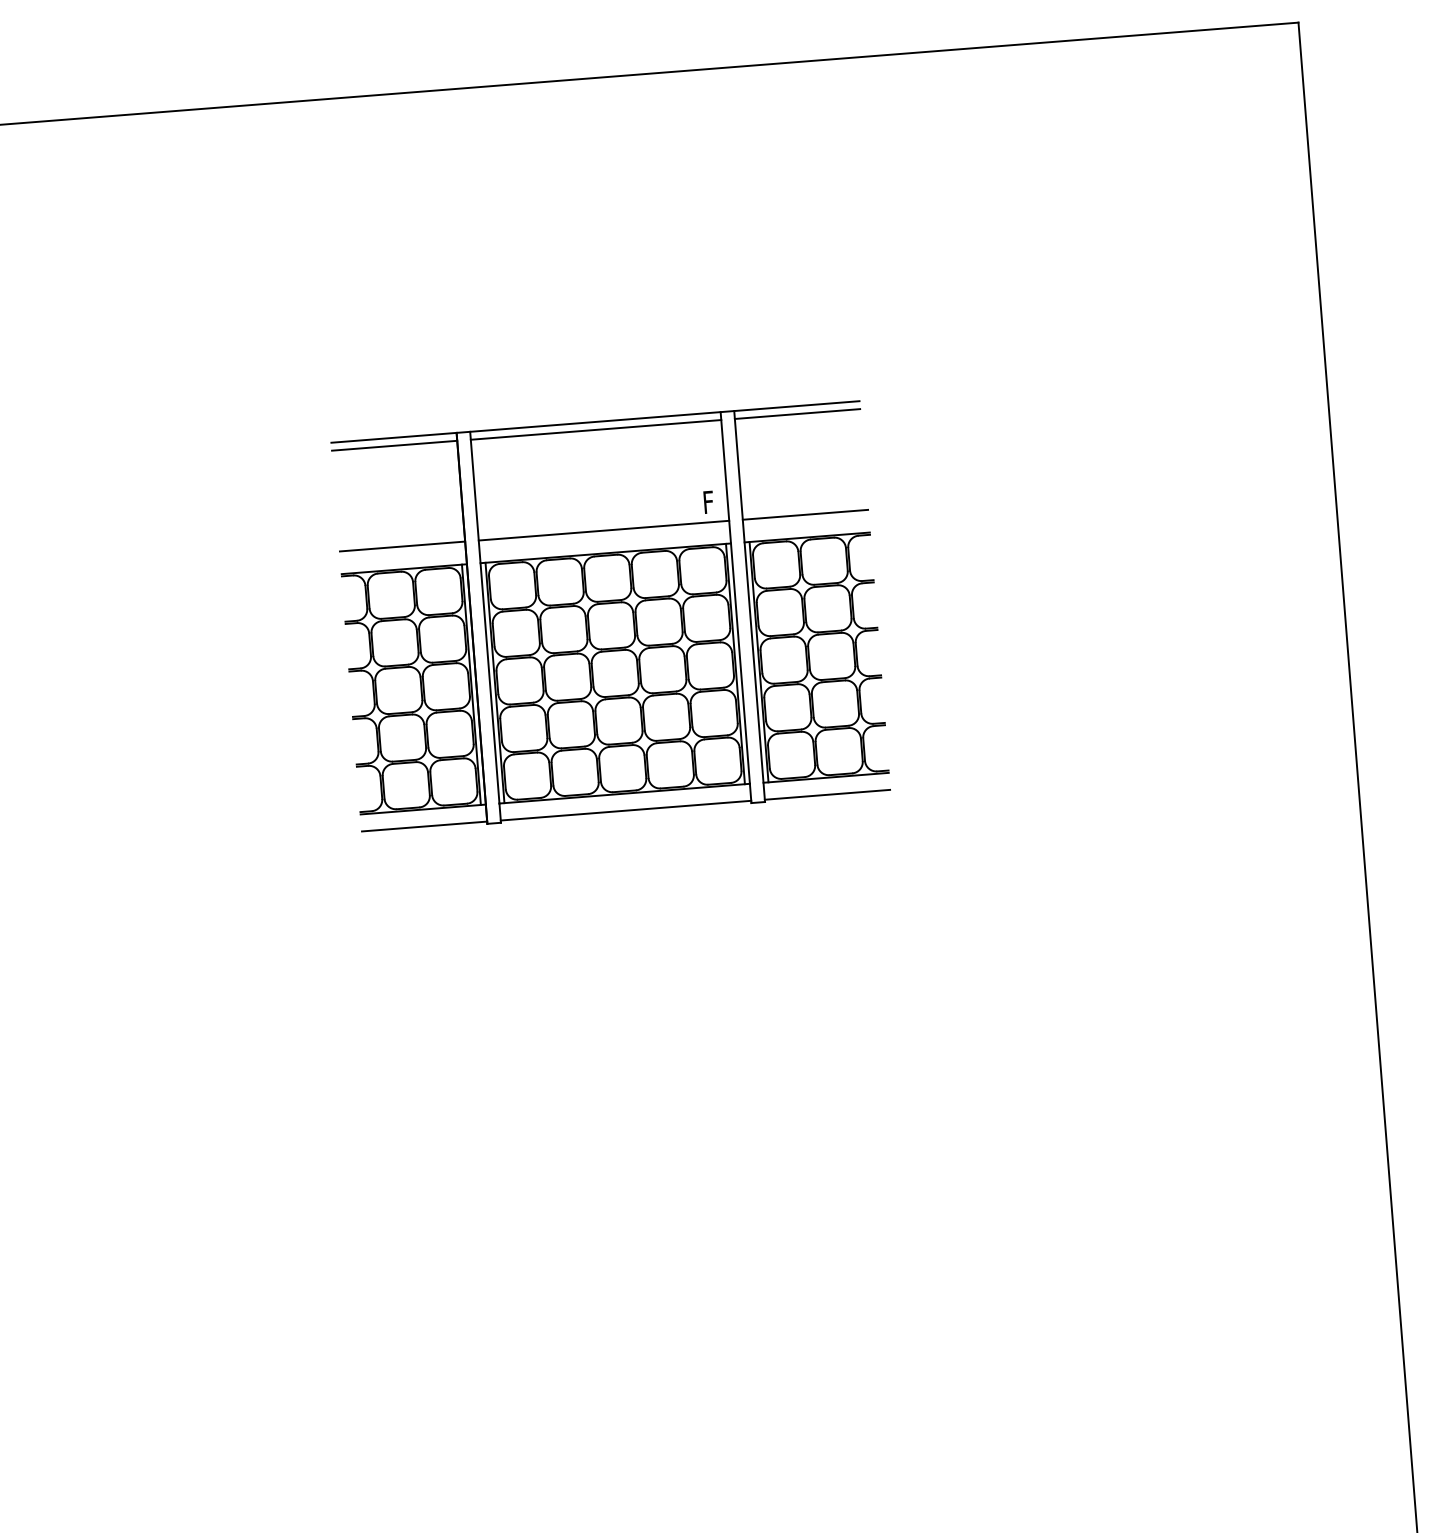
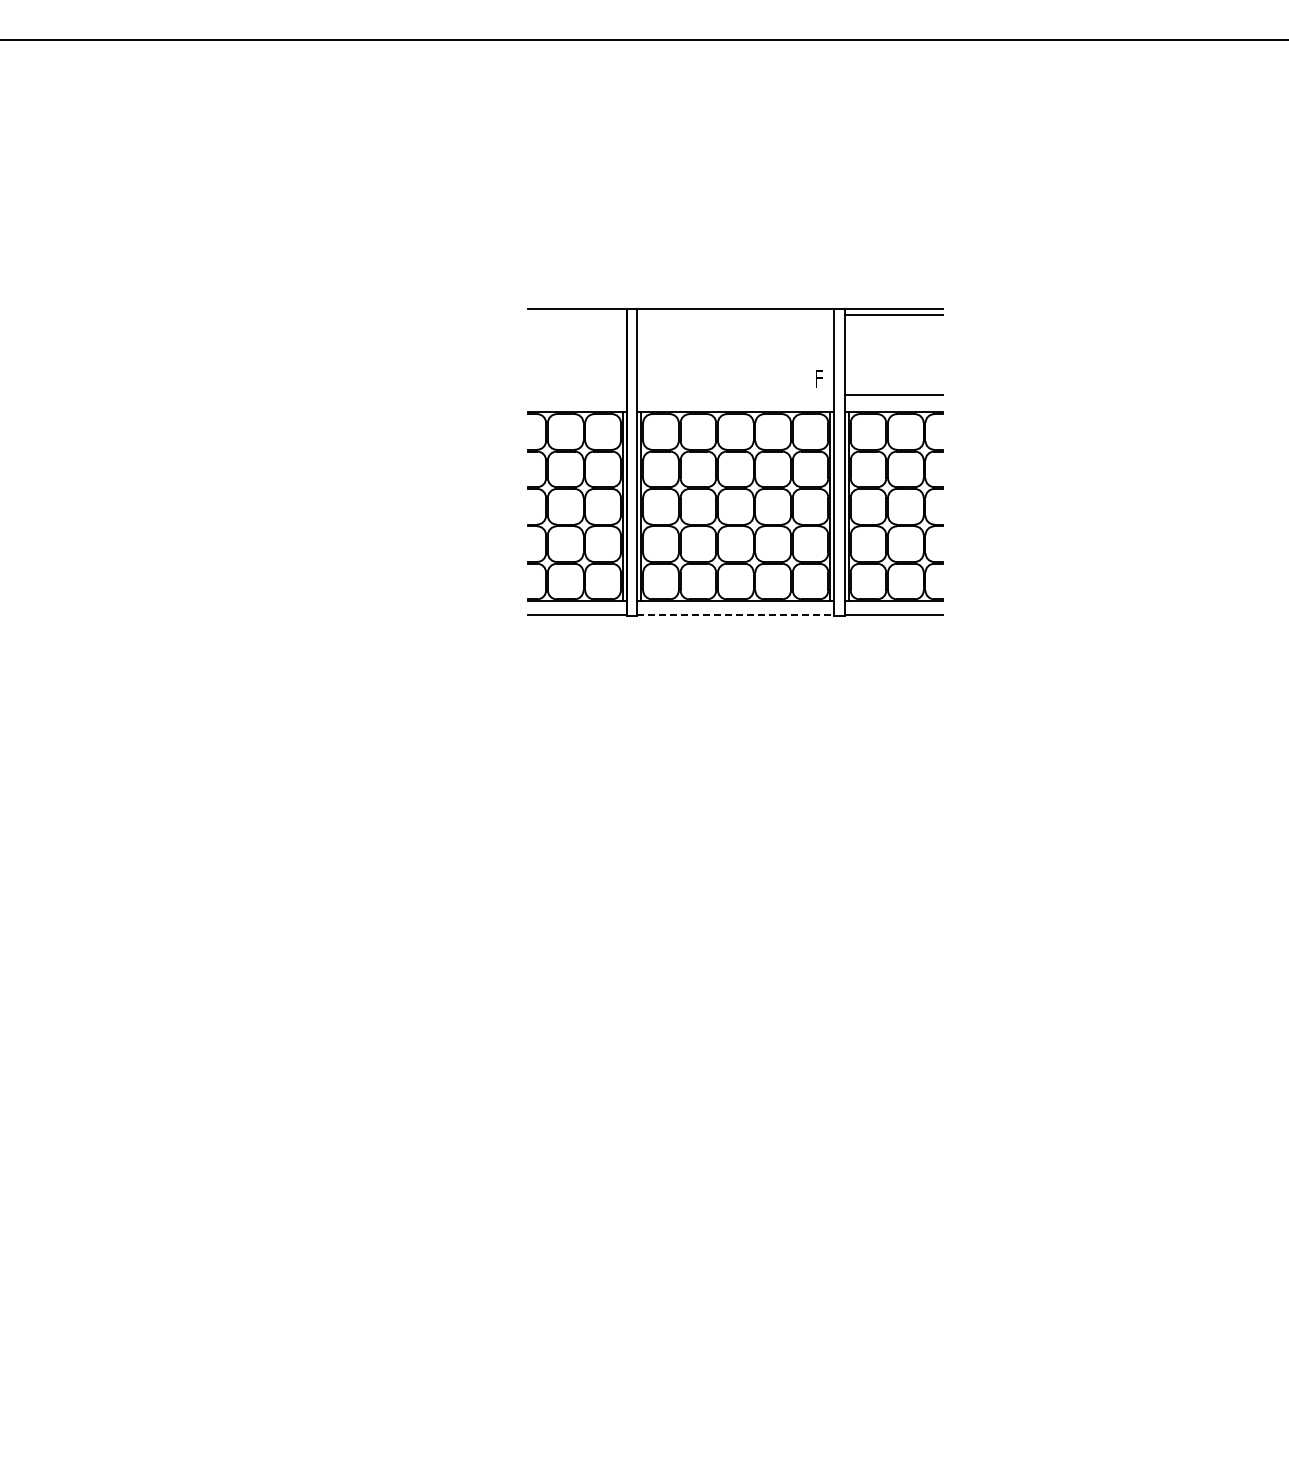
line: (595, 430) -> (735, 315), removed
line: (394, 445) -> (577, 315), removed
line: (603, 530) -> (735, 394), removed
line: (402, 546) -> (577, 394), removed
line: (626, 810) -> (736, 614), solid -> dashed

